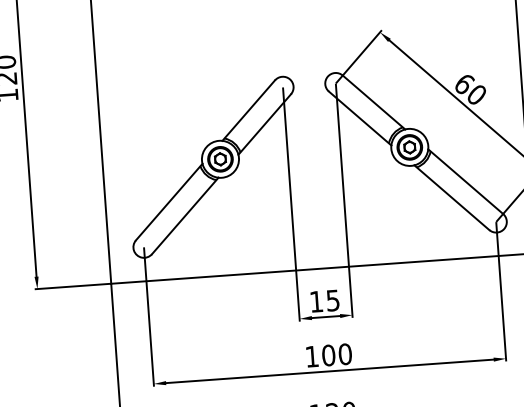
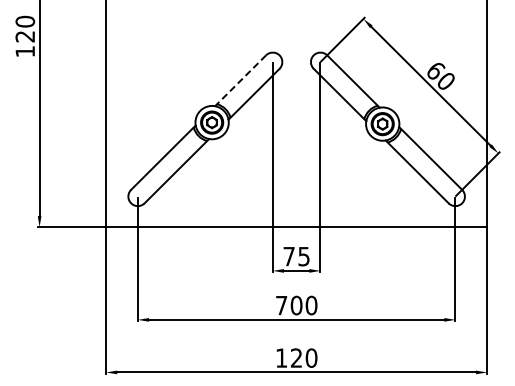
line: (248, 111) -> (240, 81), solid -> dashed
text: (315, 301) -> (288, 256), 15 -> 75
text: (311, 356) -> (281, 305), 100 -> 700

